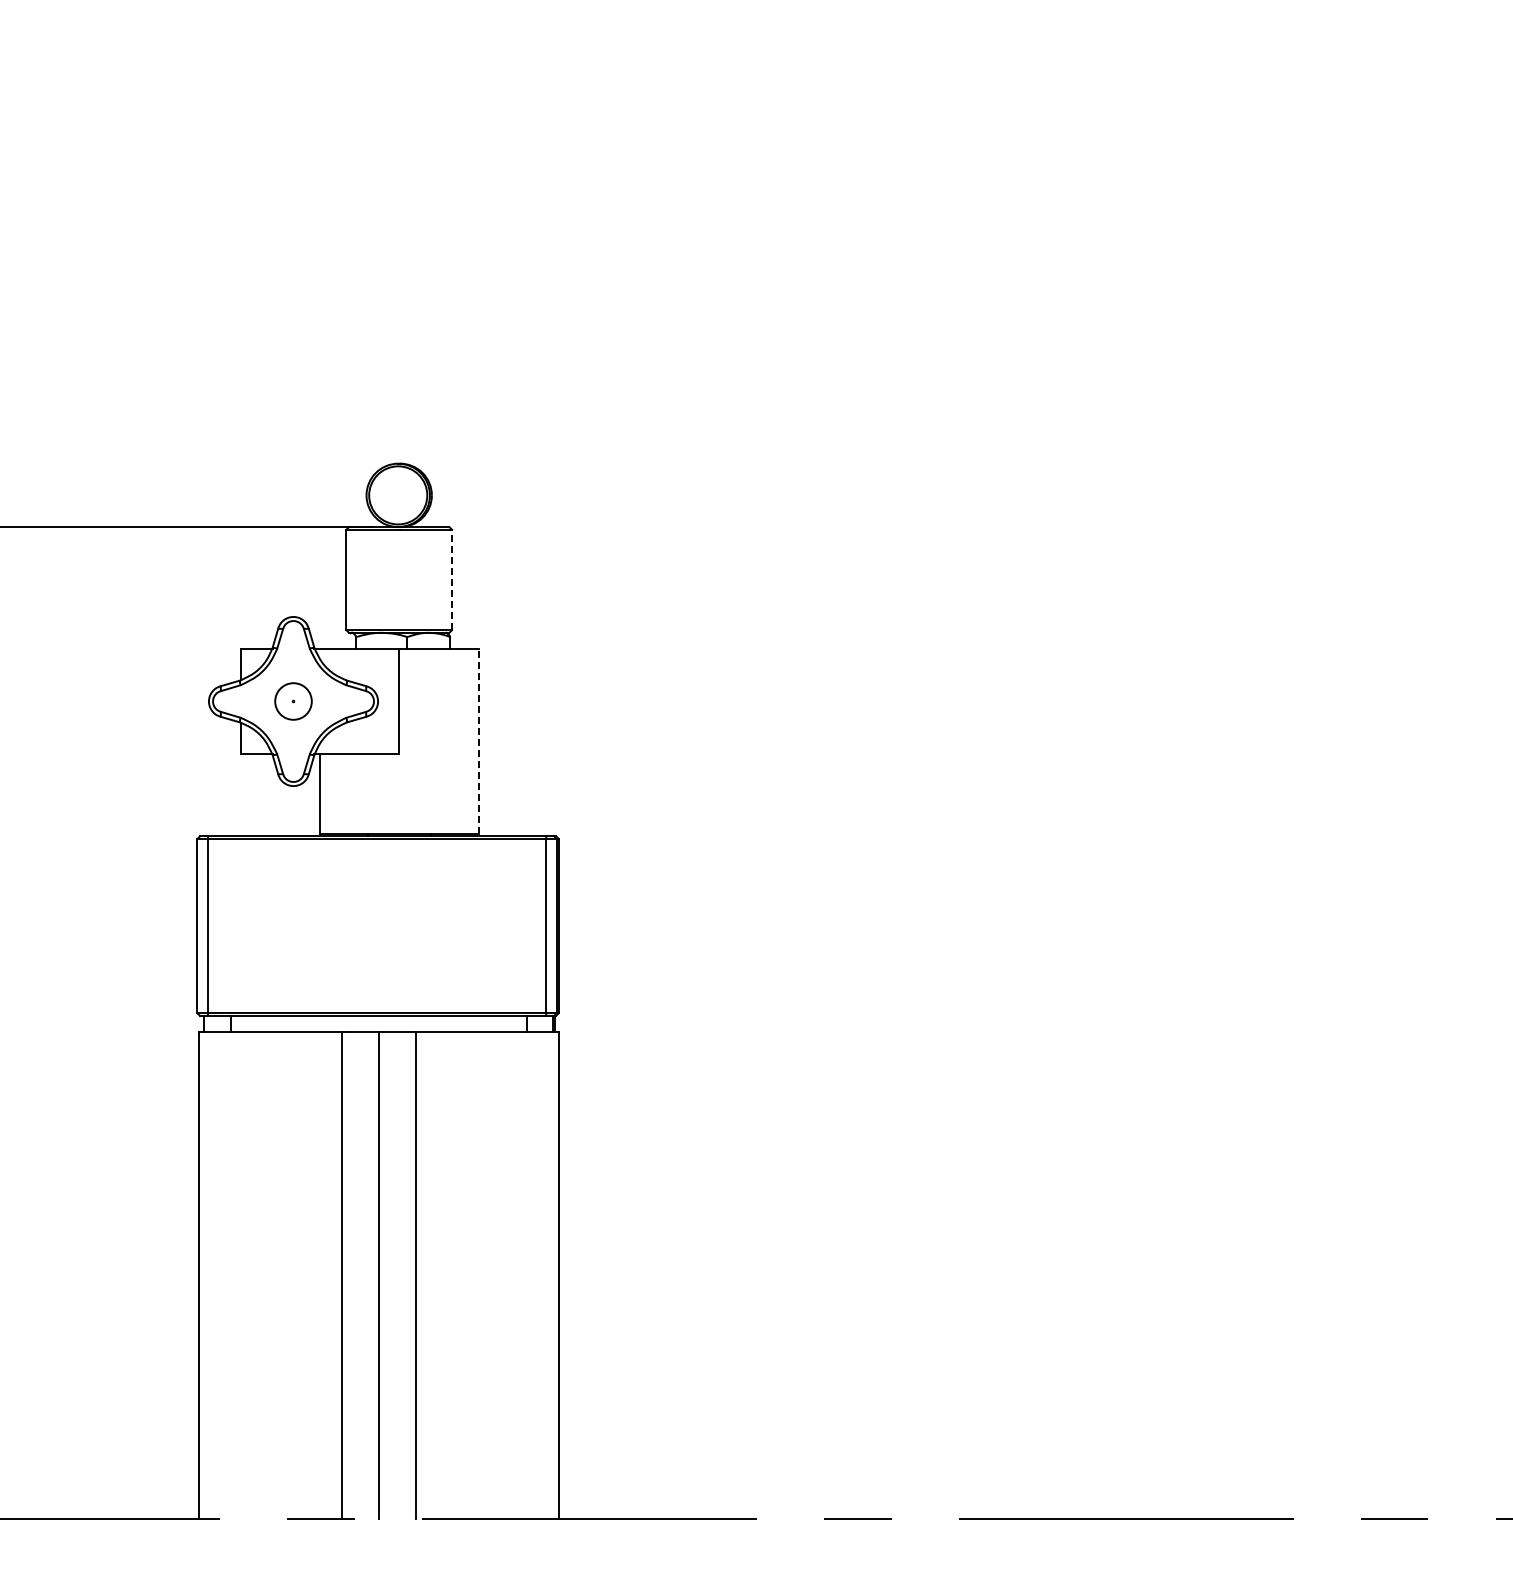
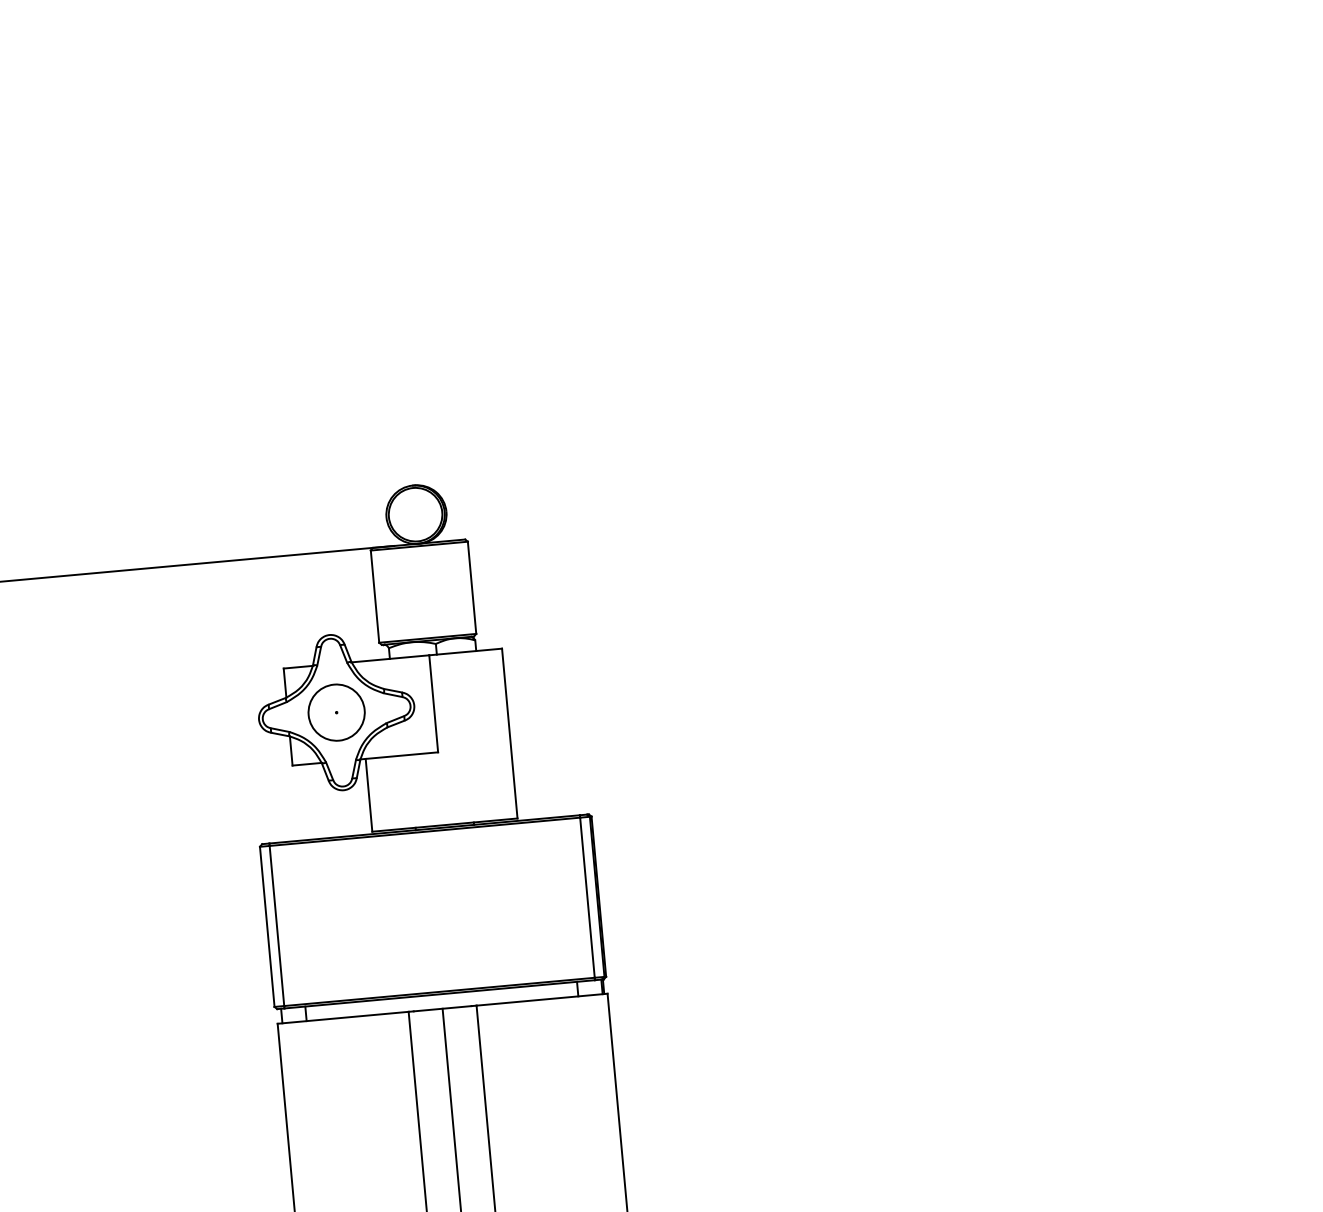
line: (452, 579) -> (472, 587), dashed -> solid
circle: (293, 701) -> (336, 712), size x1.67
line: (478, 740) -> (509, 732), dashed -> solid

